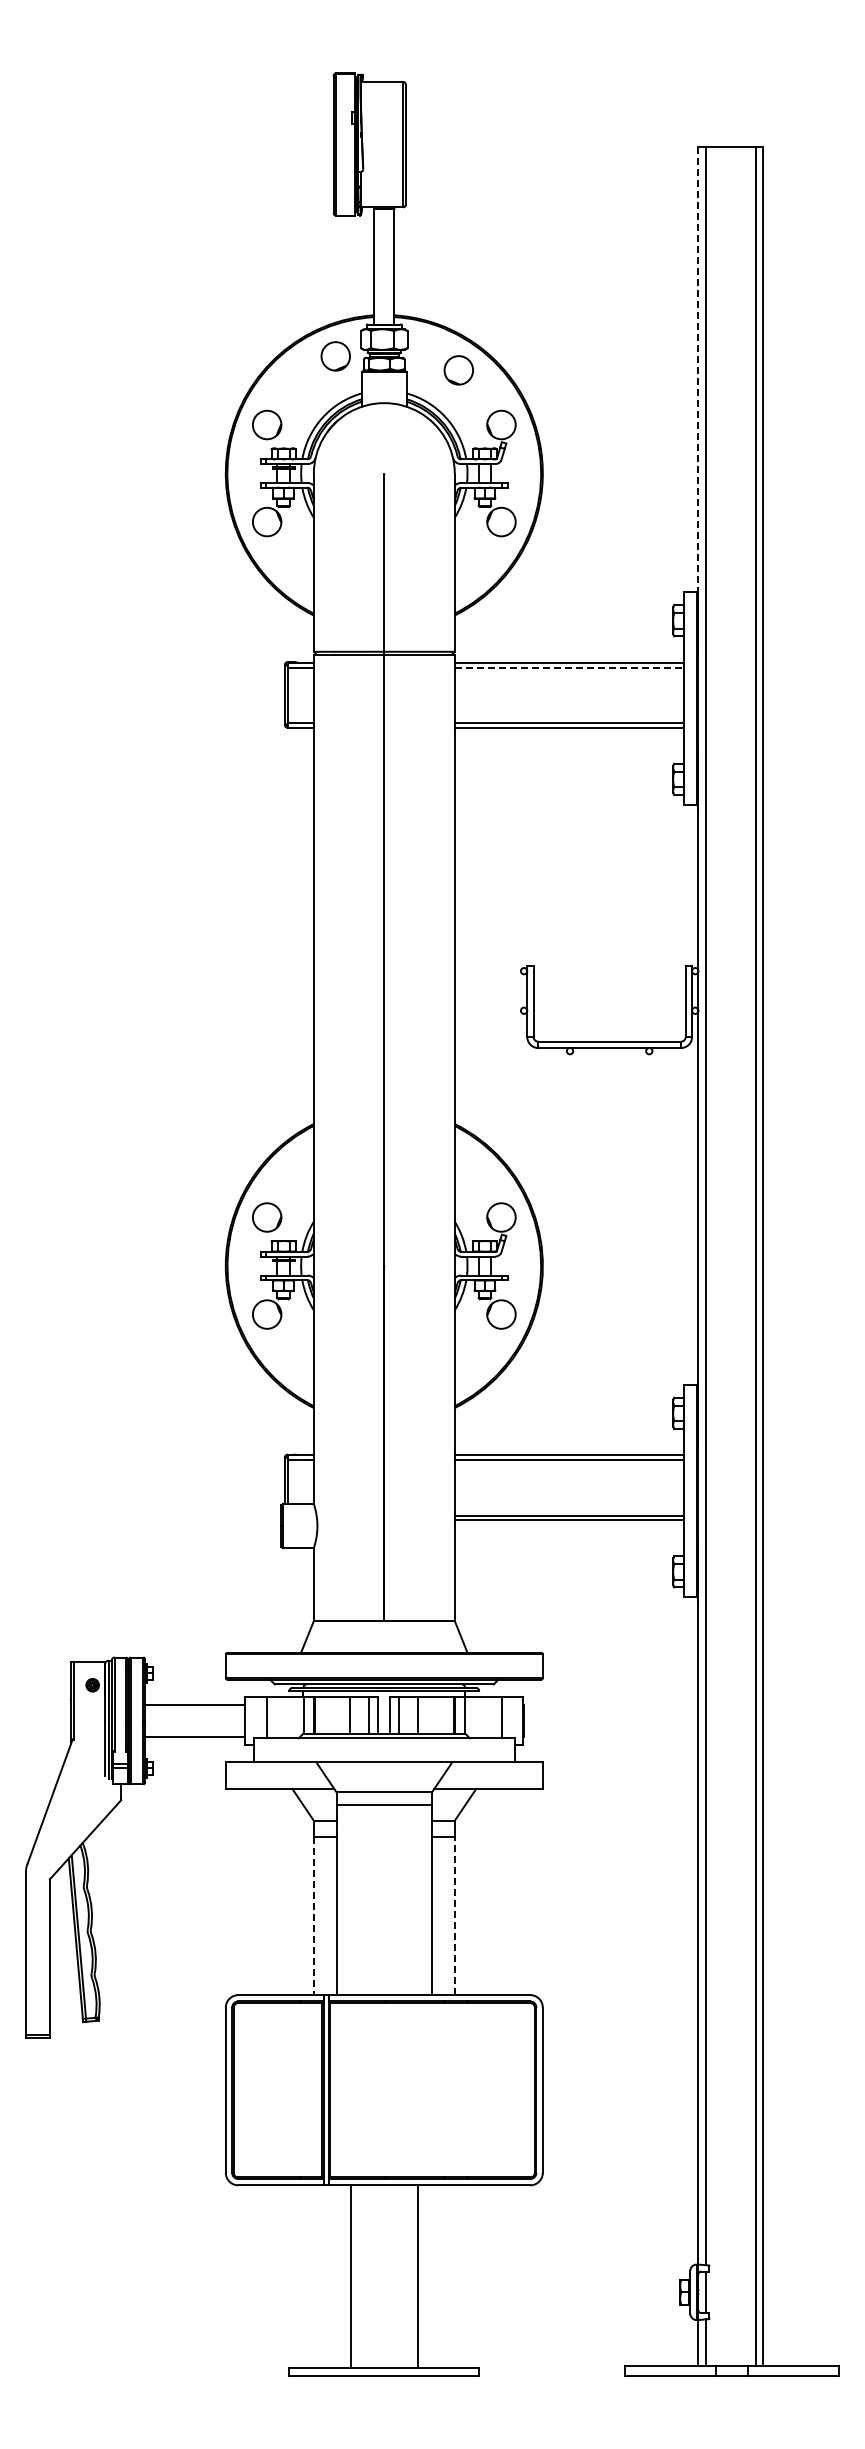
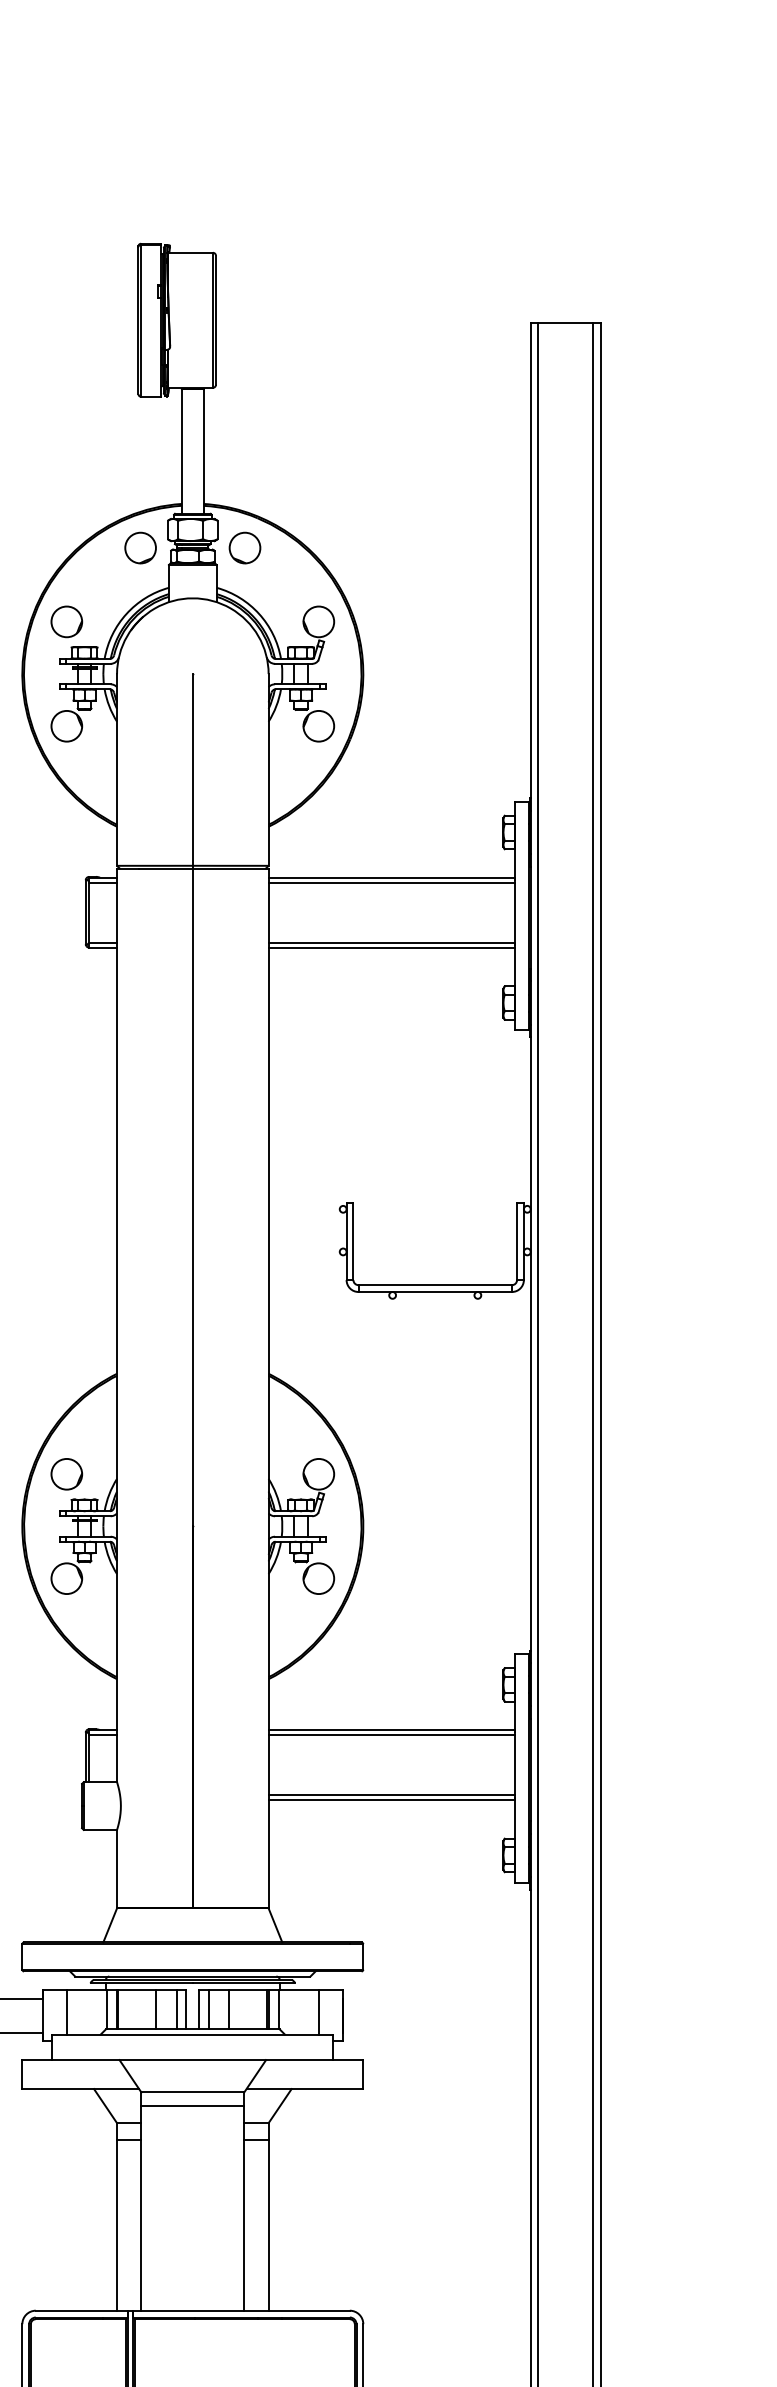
part: (458, 370) -> (244, 548), moved
line: (698, 373) -> (530, 566), dashed -> solid
line: (569, 667) -> (392, 882), dashed -> solid
line: (454, 1915) -> (268, 2225), dashed -> solid
line: (313, 1916) -> (116, 2226), dashed -> solid

